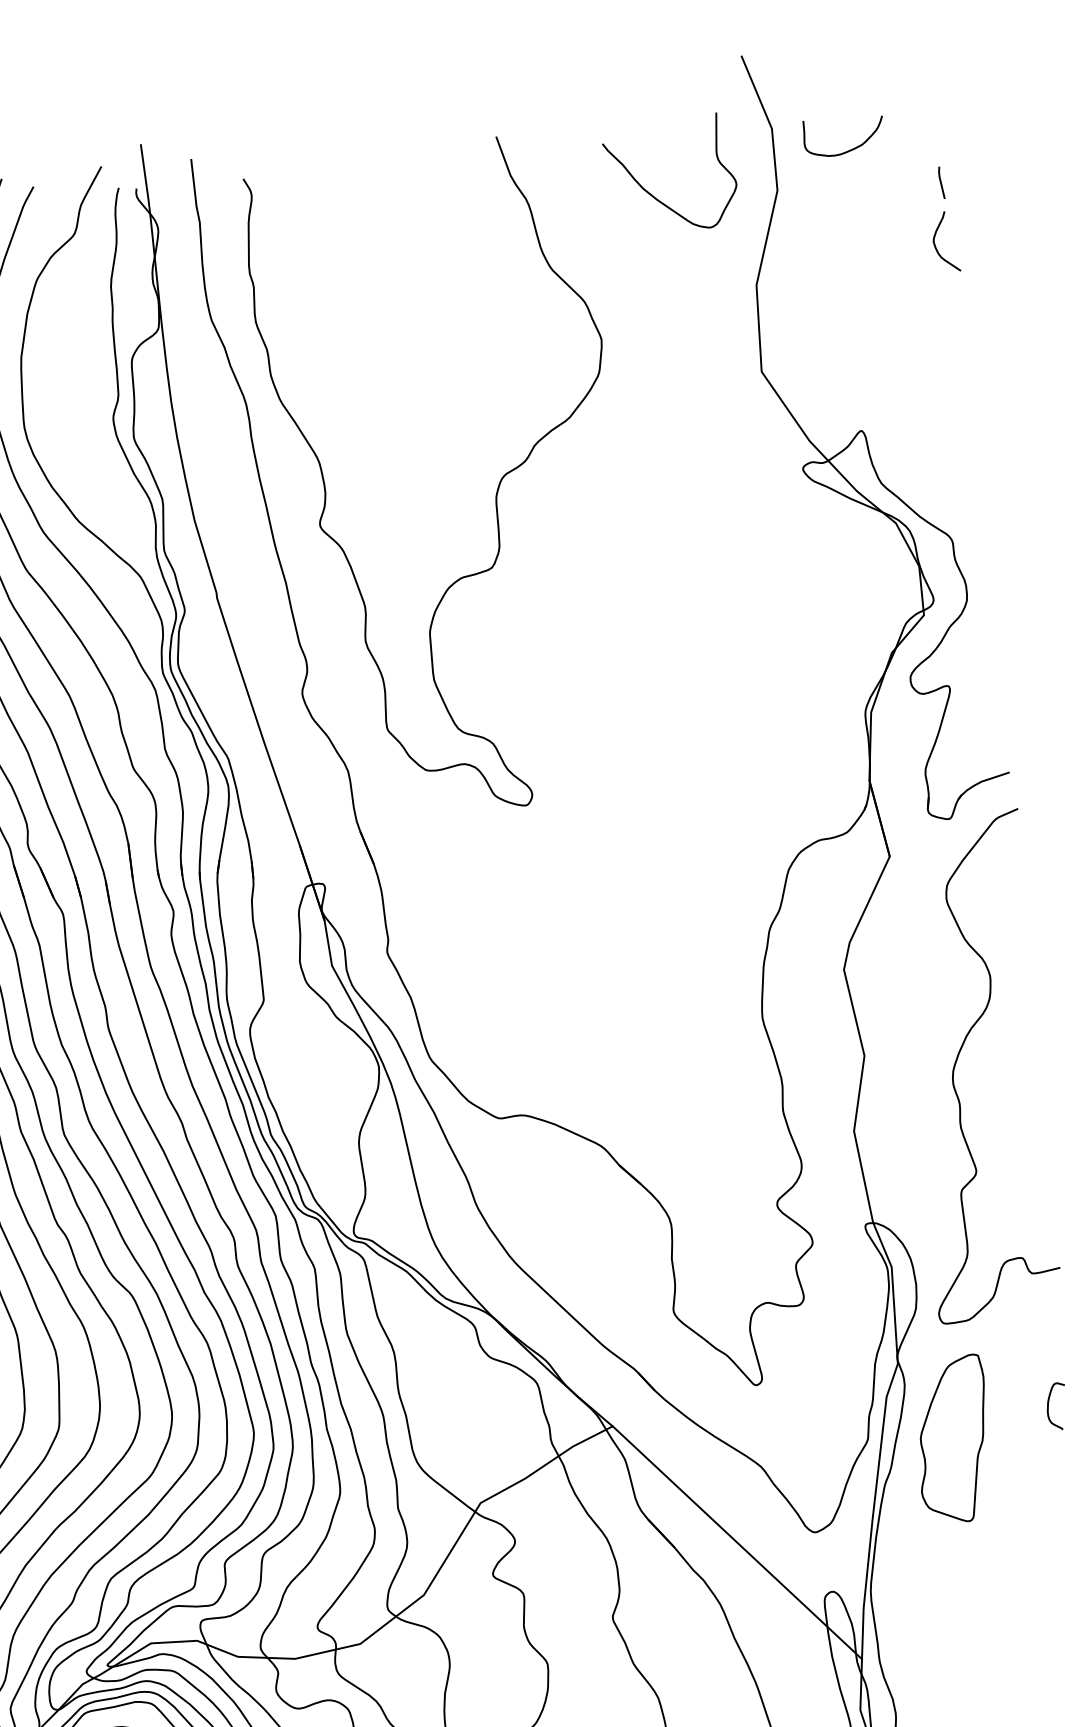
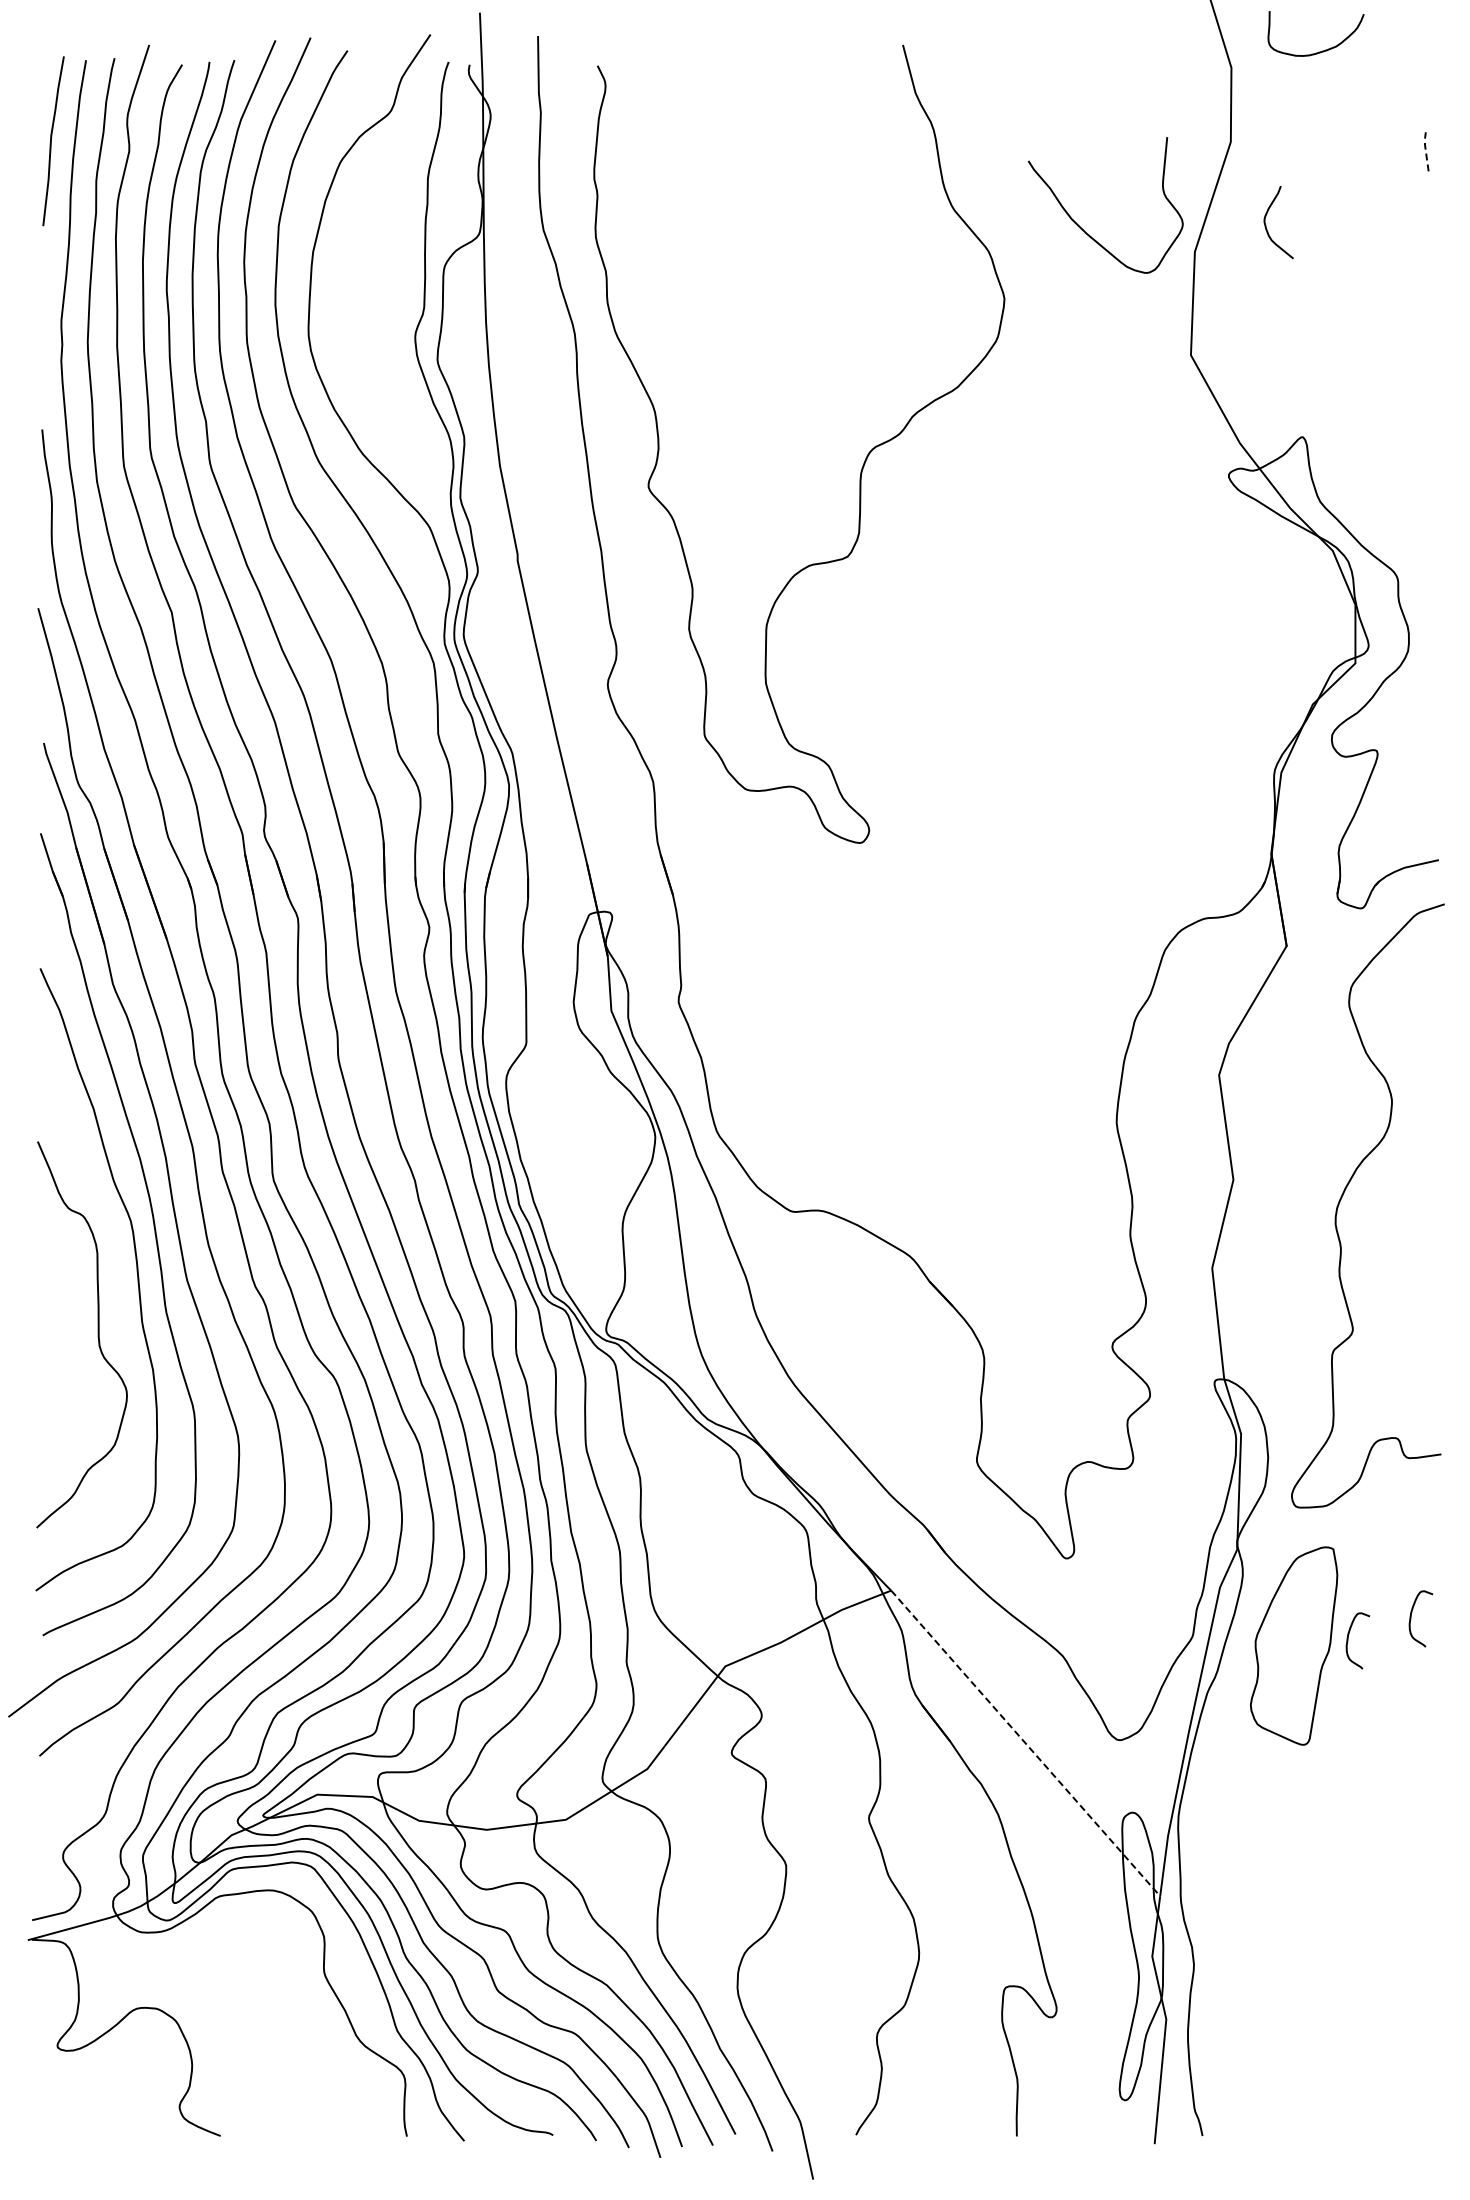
curve: (850, 149) -> (1322, 50), moved
line: (940, 181) -> (1425, 150), solid -> dashed
curve: (653, 195) -> (1082, 228), moved
curve: (935, 245) -> (1266, 225), moved
curve: (998, 1430) -> (1348, 1640), added
line: (737, 1542) -> (1025, 1743), solid -> dashed

